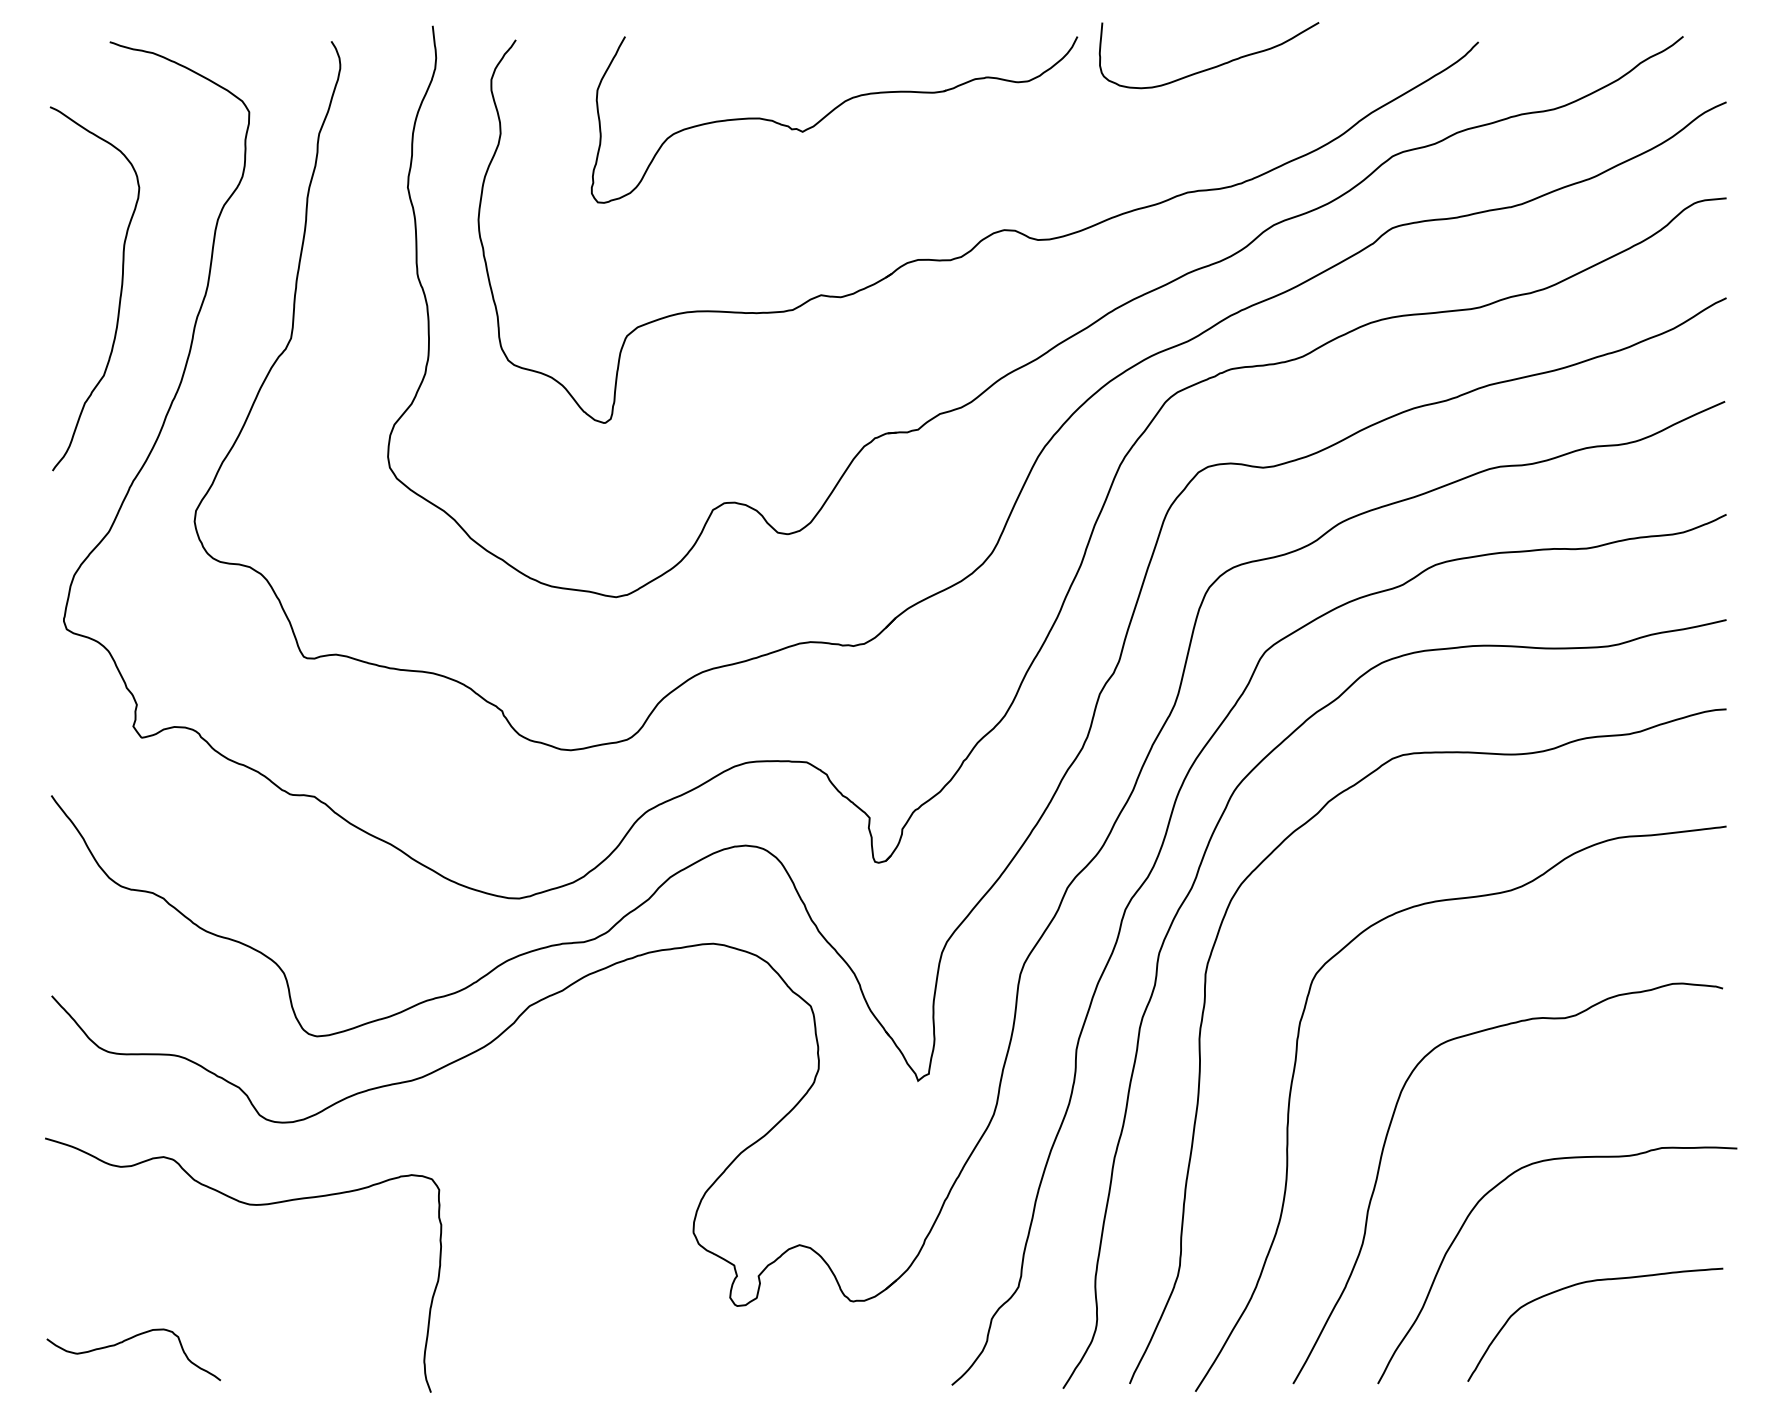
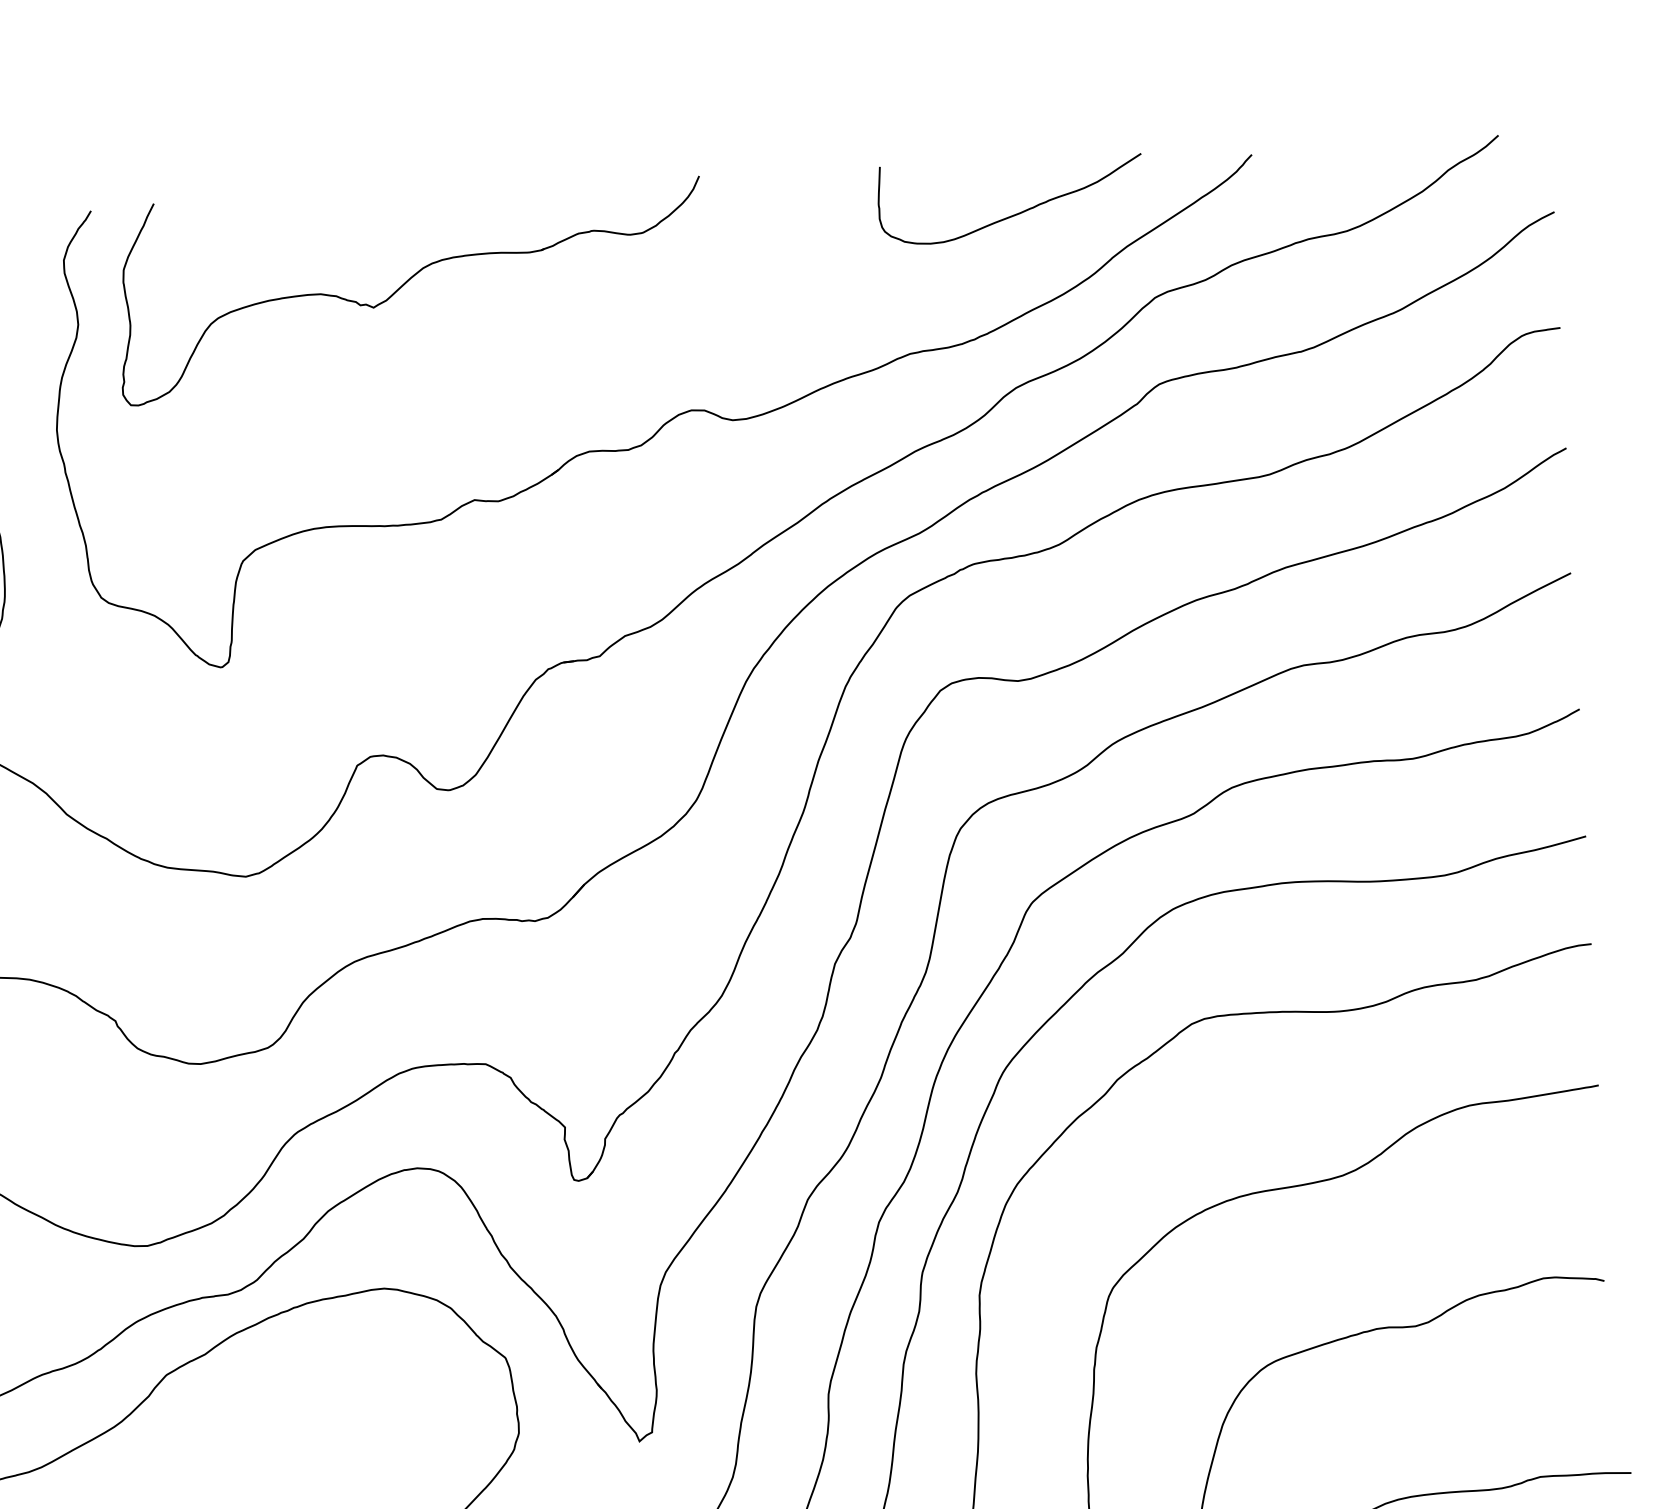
curve: (1213, 66) -> (1016, 213), moved
part: (829, 114) -> (404, 285), moved

